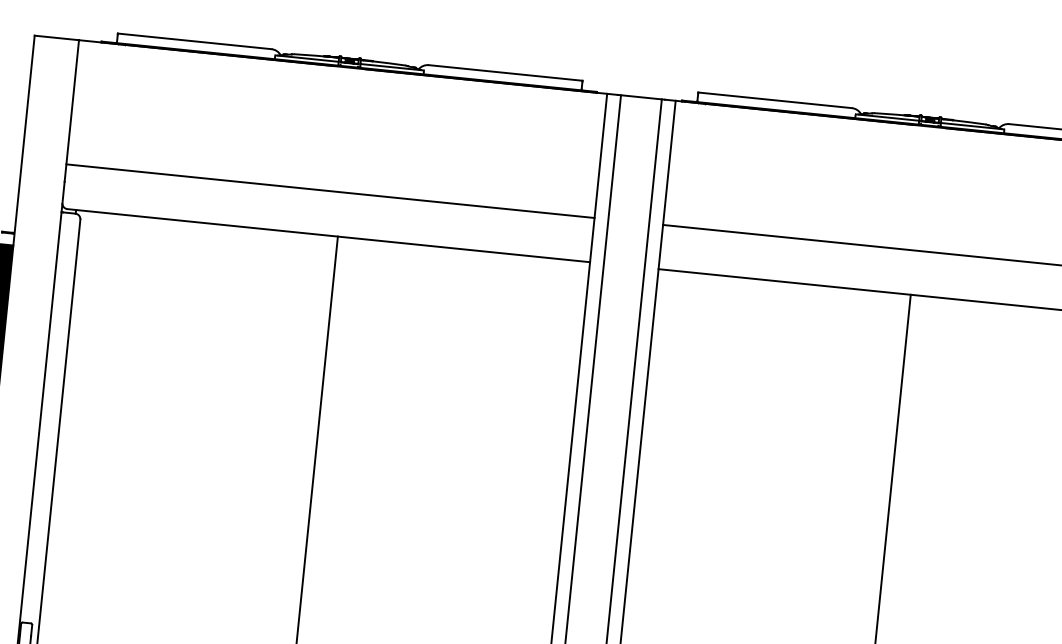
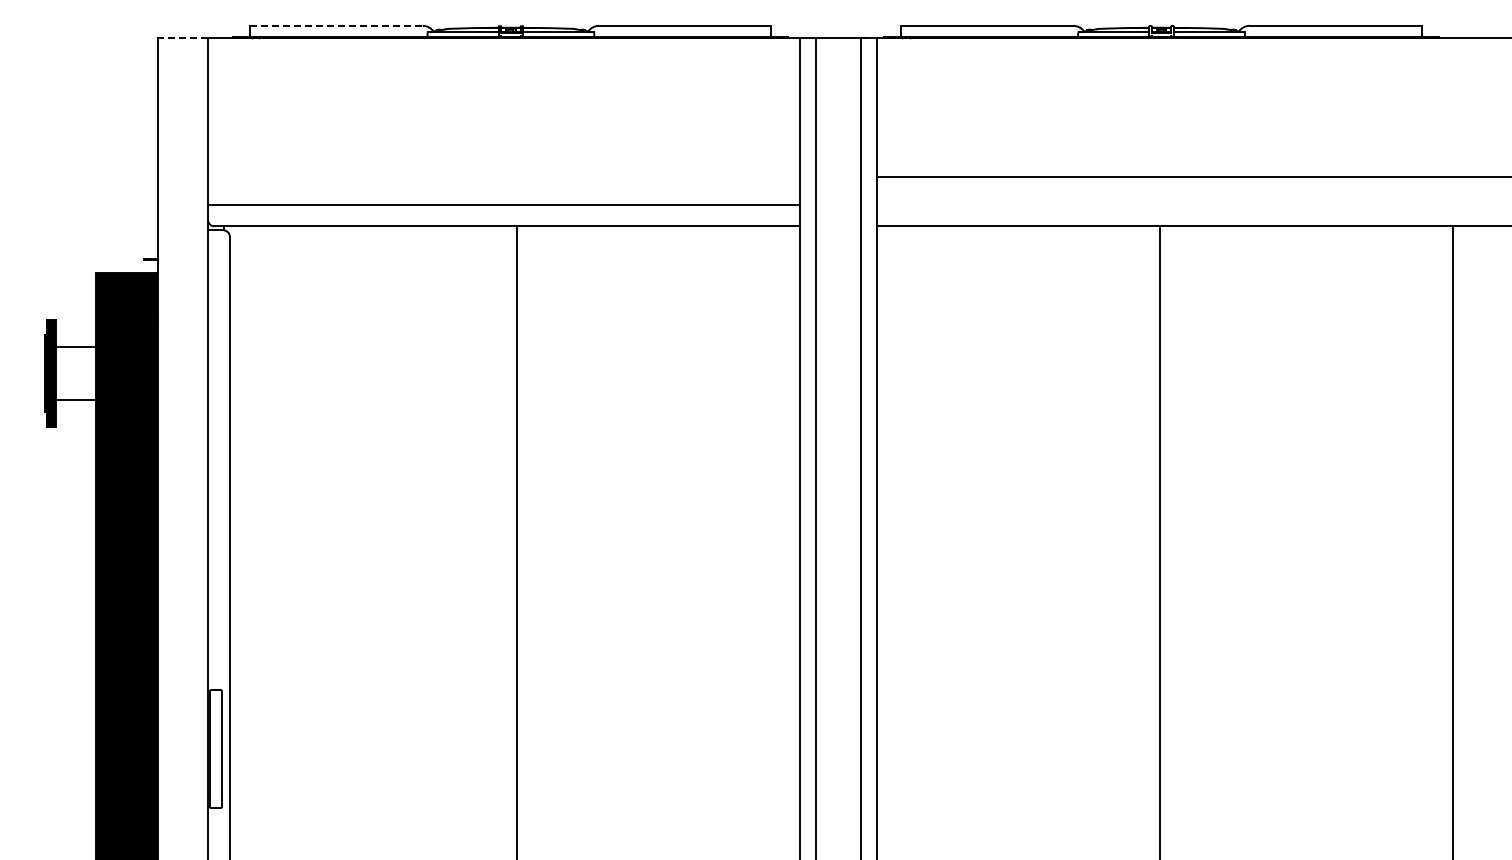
line: (57, 37) -> (183, 37), solid -> dashed
line: (195, 41) -> (337, 25), solid -> dashed
line: (330, 190) -> (504, 204), moved

